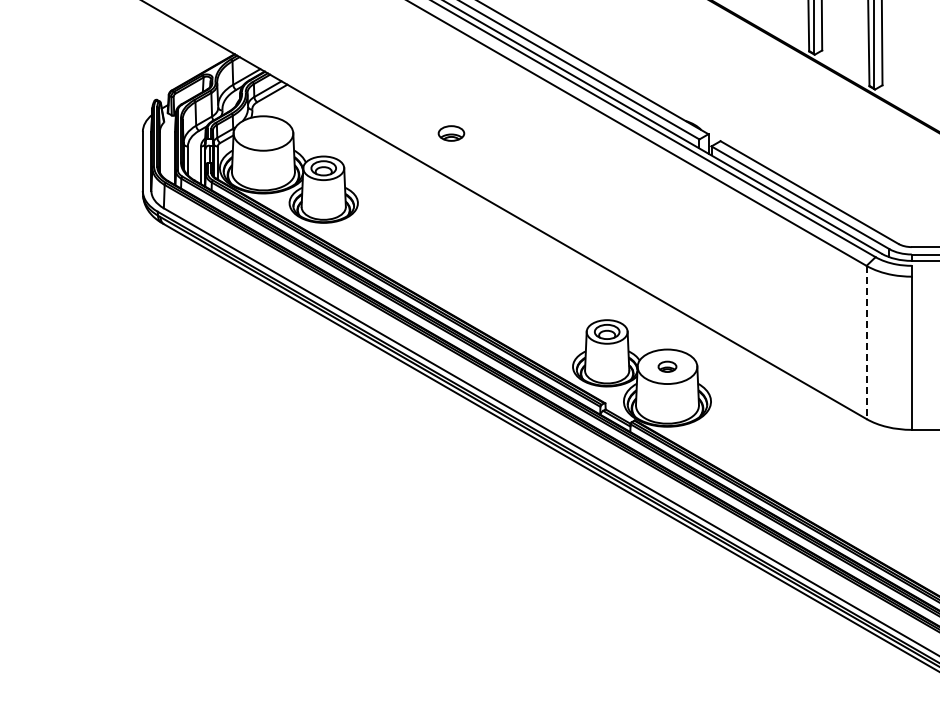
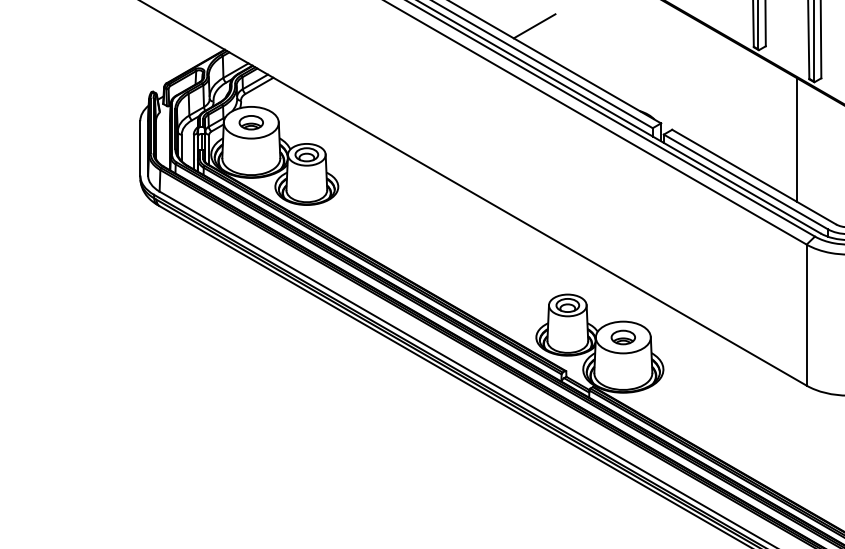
line: (570, 28) -> (534, 26), added
part: (451, 133) -> (251, 122), moved
line: (856, 152) -> (797, 140), added
line: (866, 342) -> (806, 315), dashed -> solid
part: (667, 366) -> (623, 337), size x1.43

